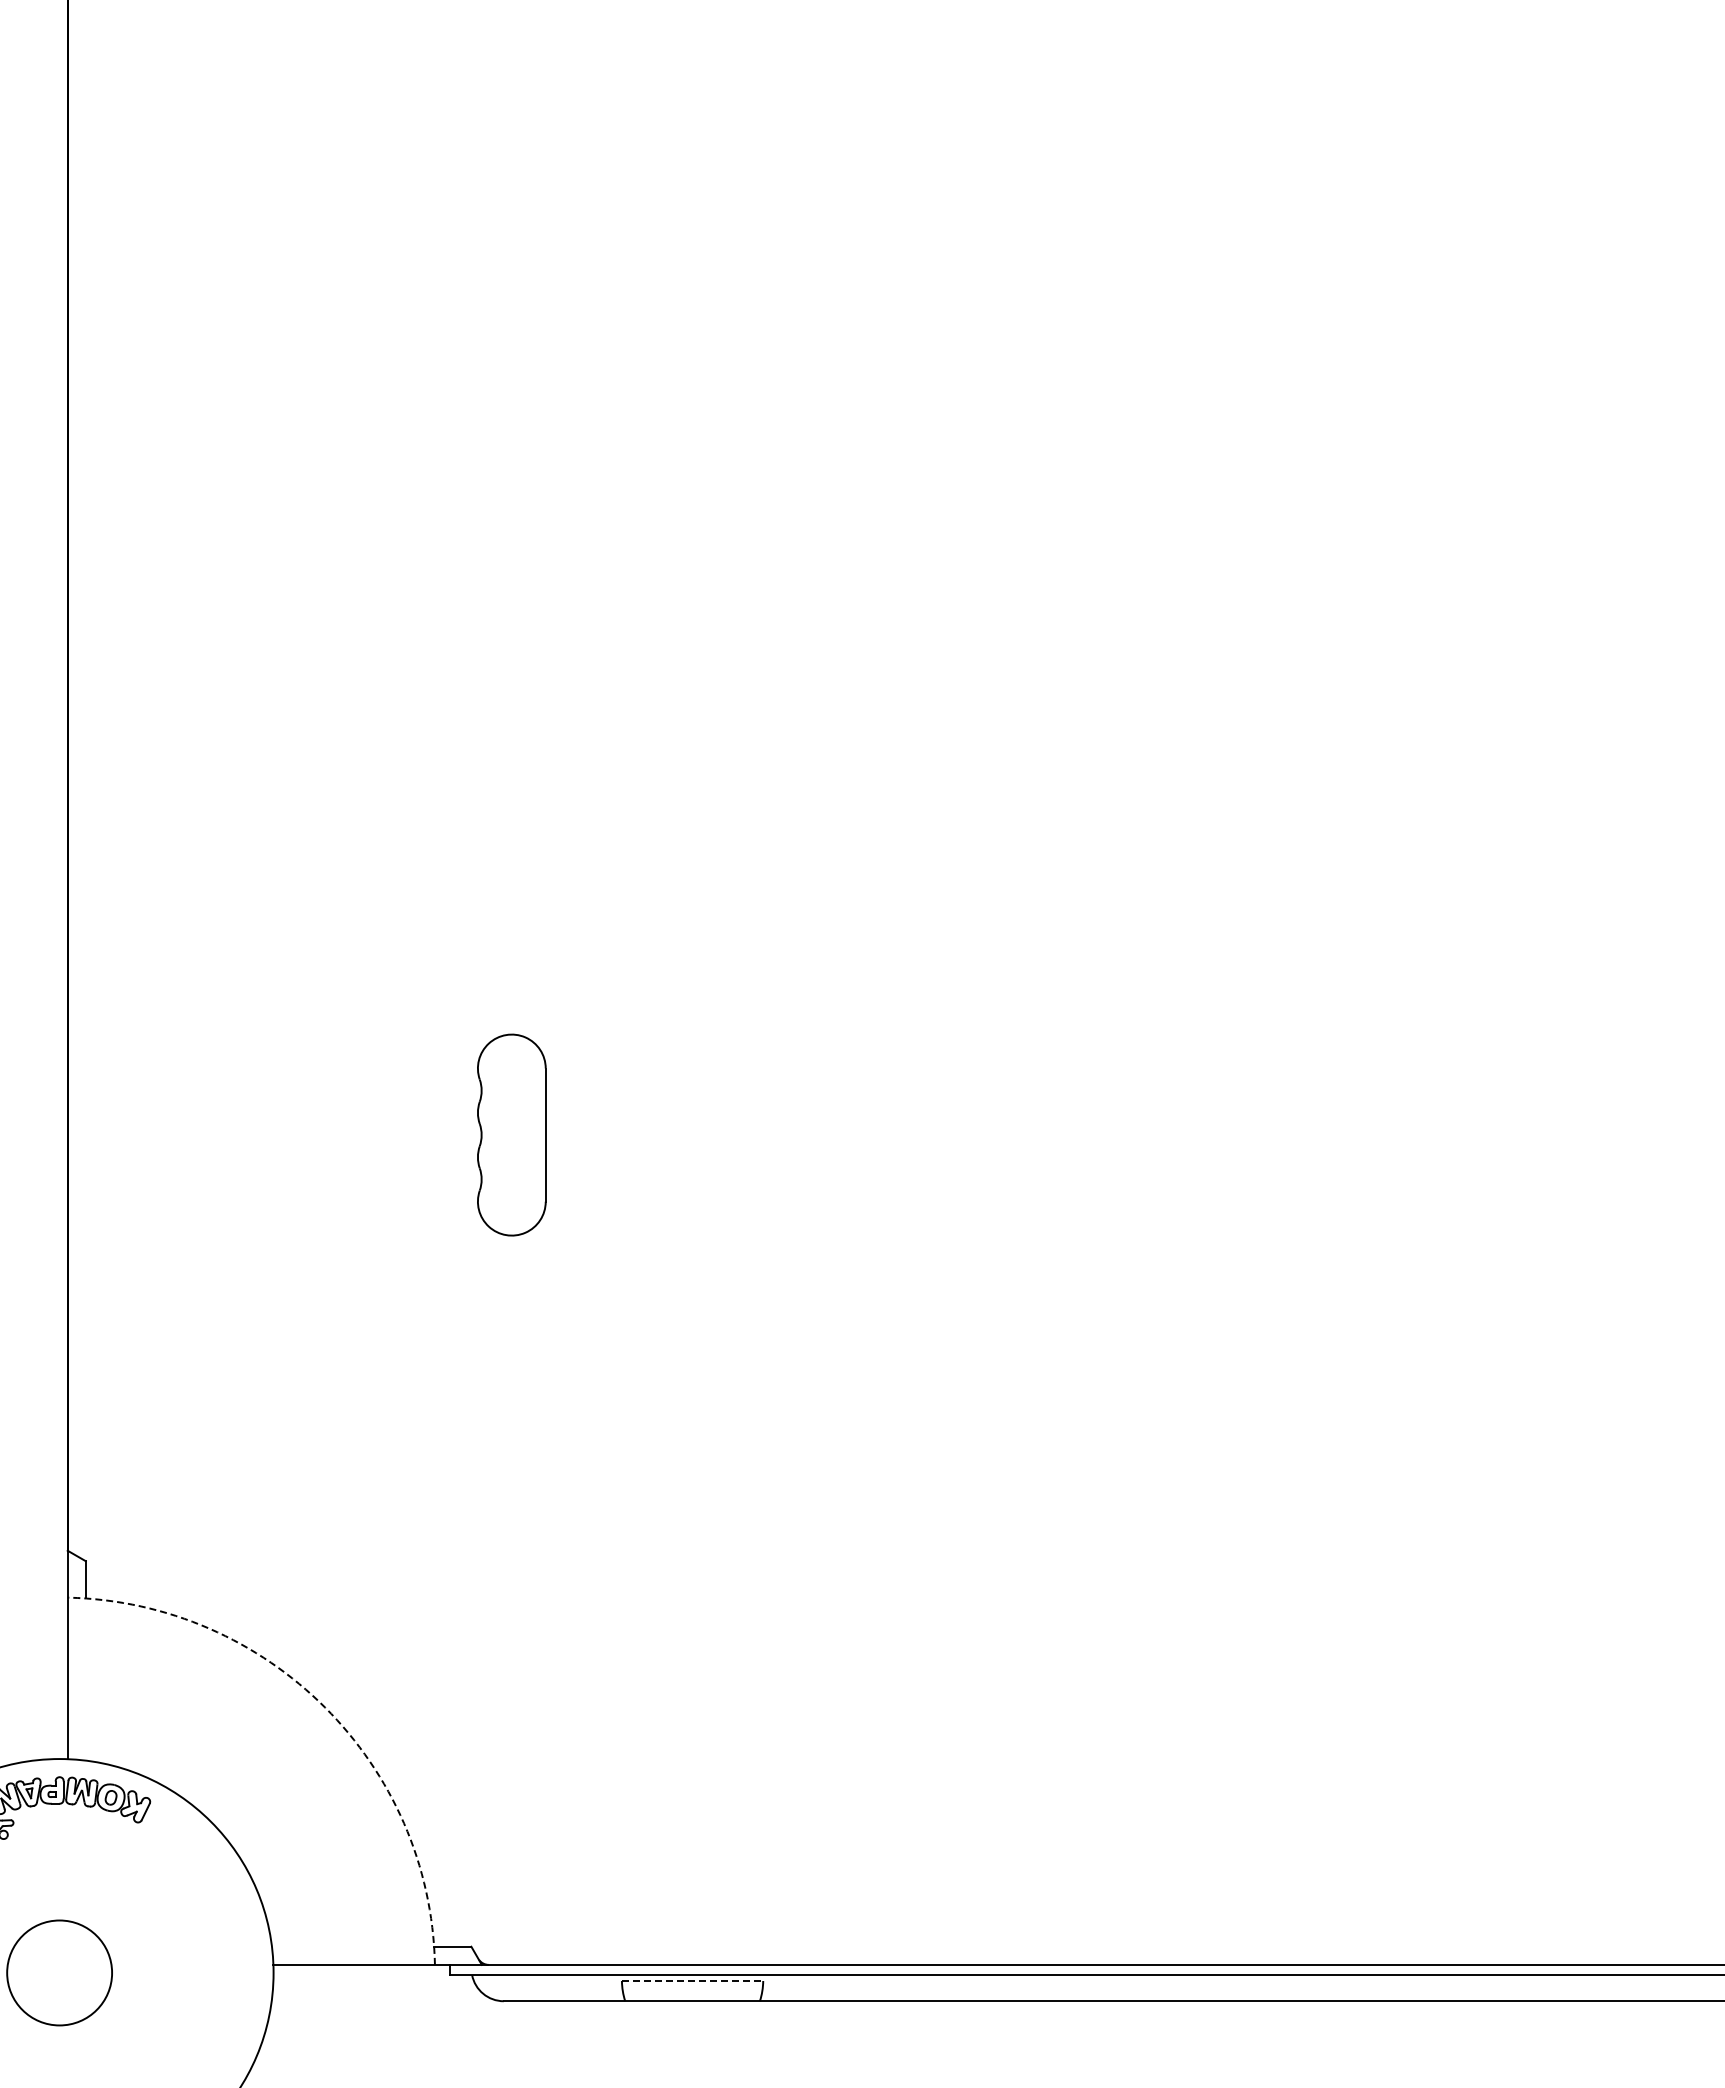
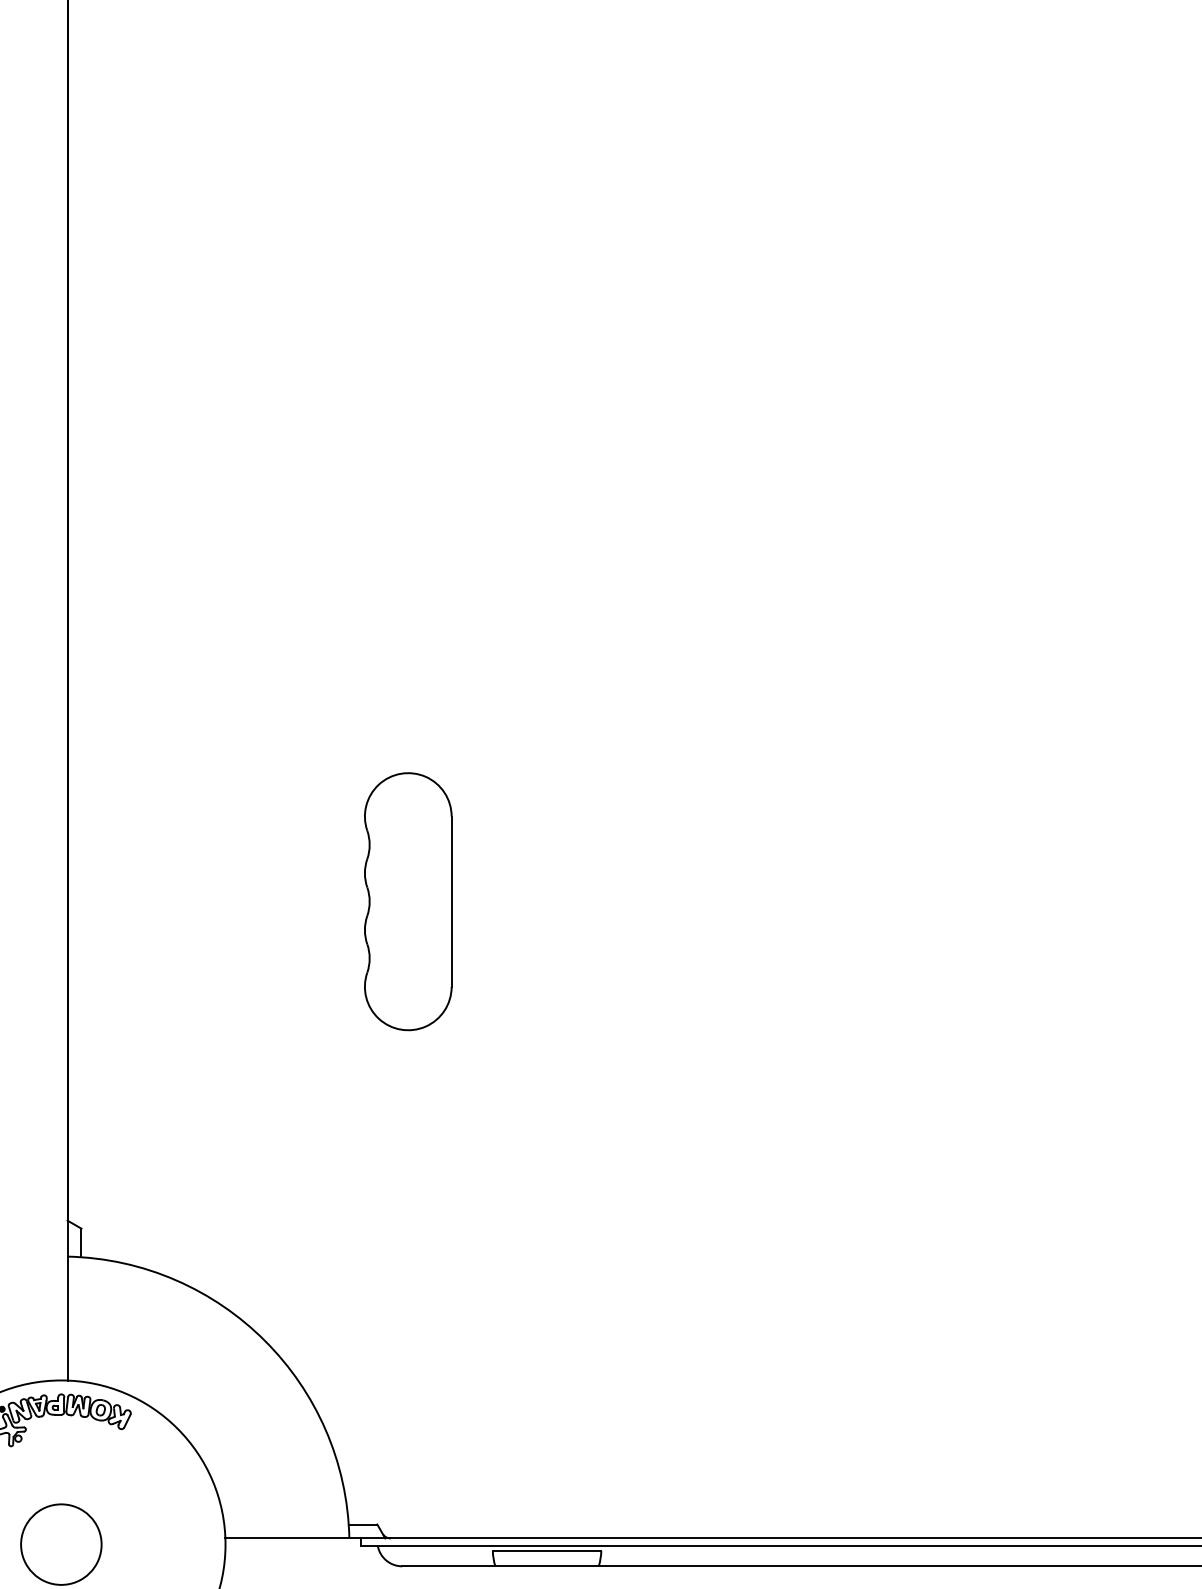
part: (511, 1134) -> (408, 901), size x1.67
arc: (325, 1707) -> (265, 1340), dashed -> solid
line: (692, 1981) -> (547, 1551), dashed -> solid

